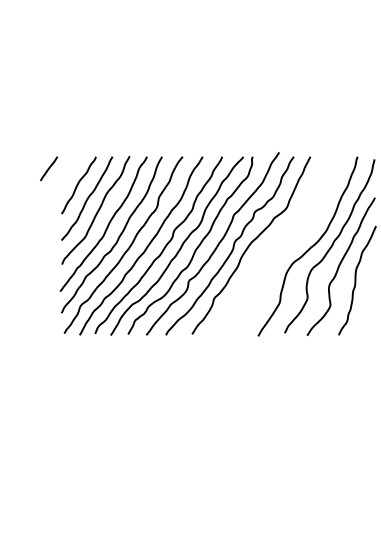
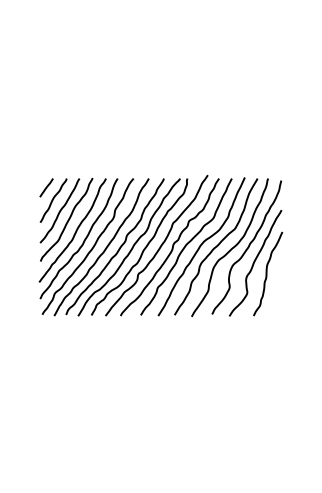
line: (48, 168) -> (46, 187), moved
part: (278, 244) -> (207, 246), added

